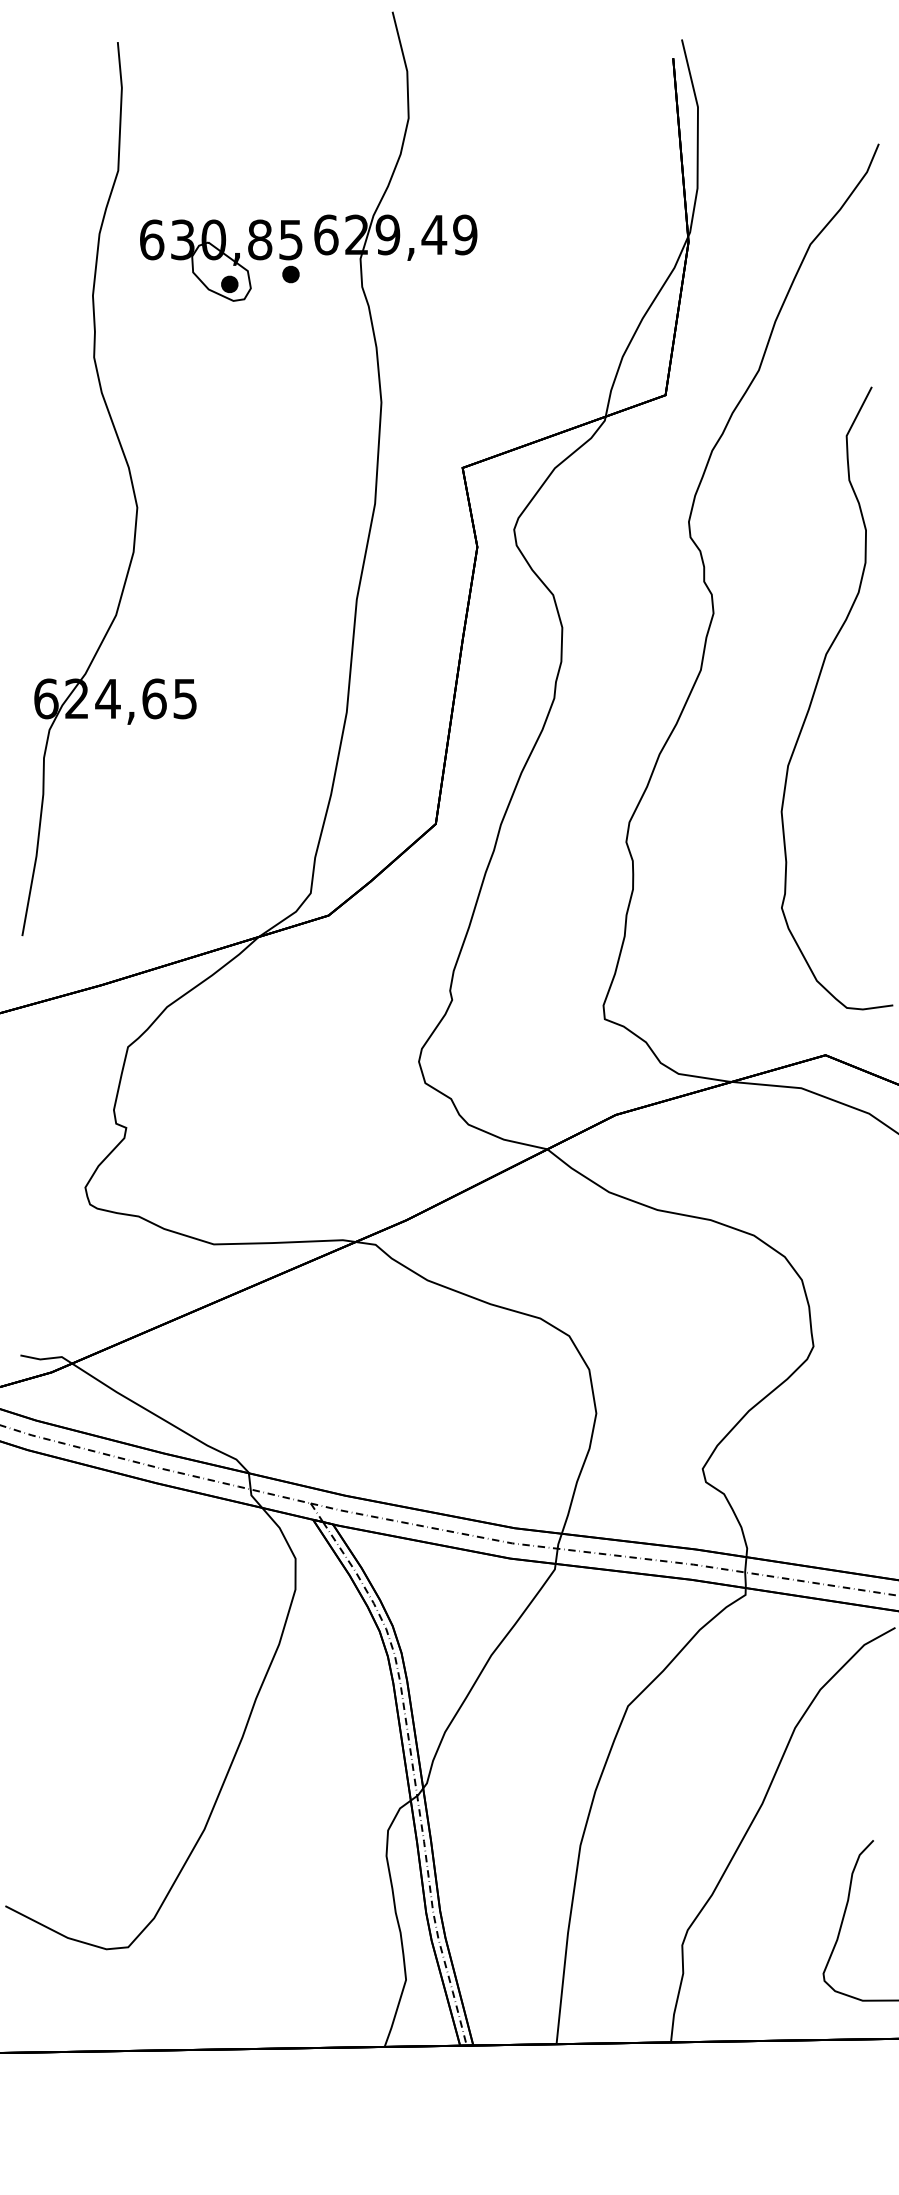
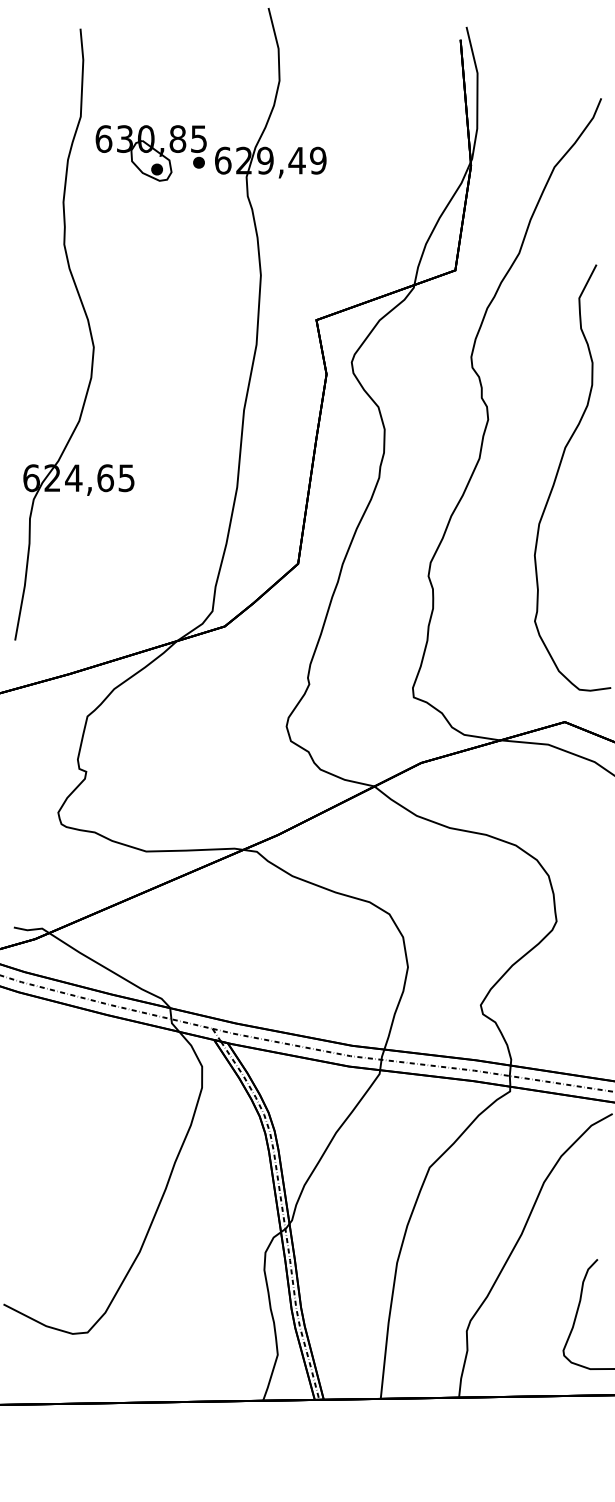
part: (220, 260) -> (150, 153), moved

